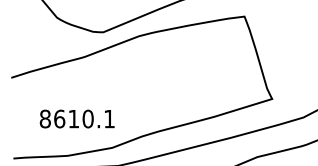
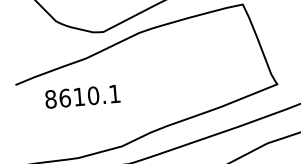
text: (76, 118) -> (81, 96), moved

